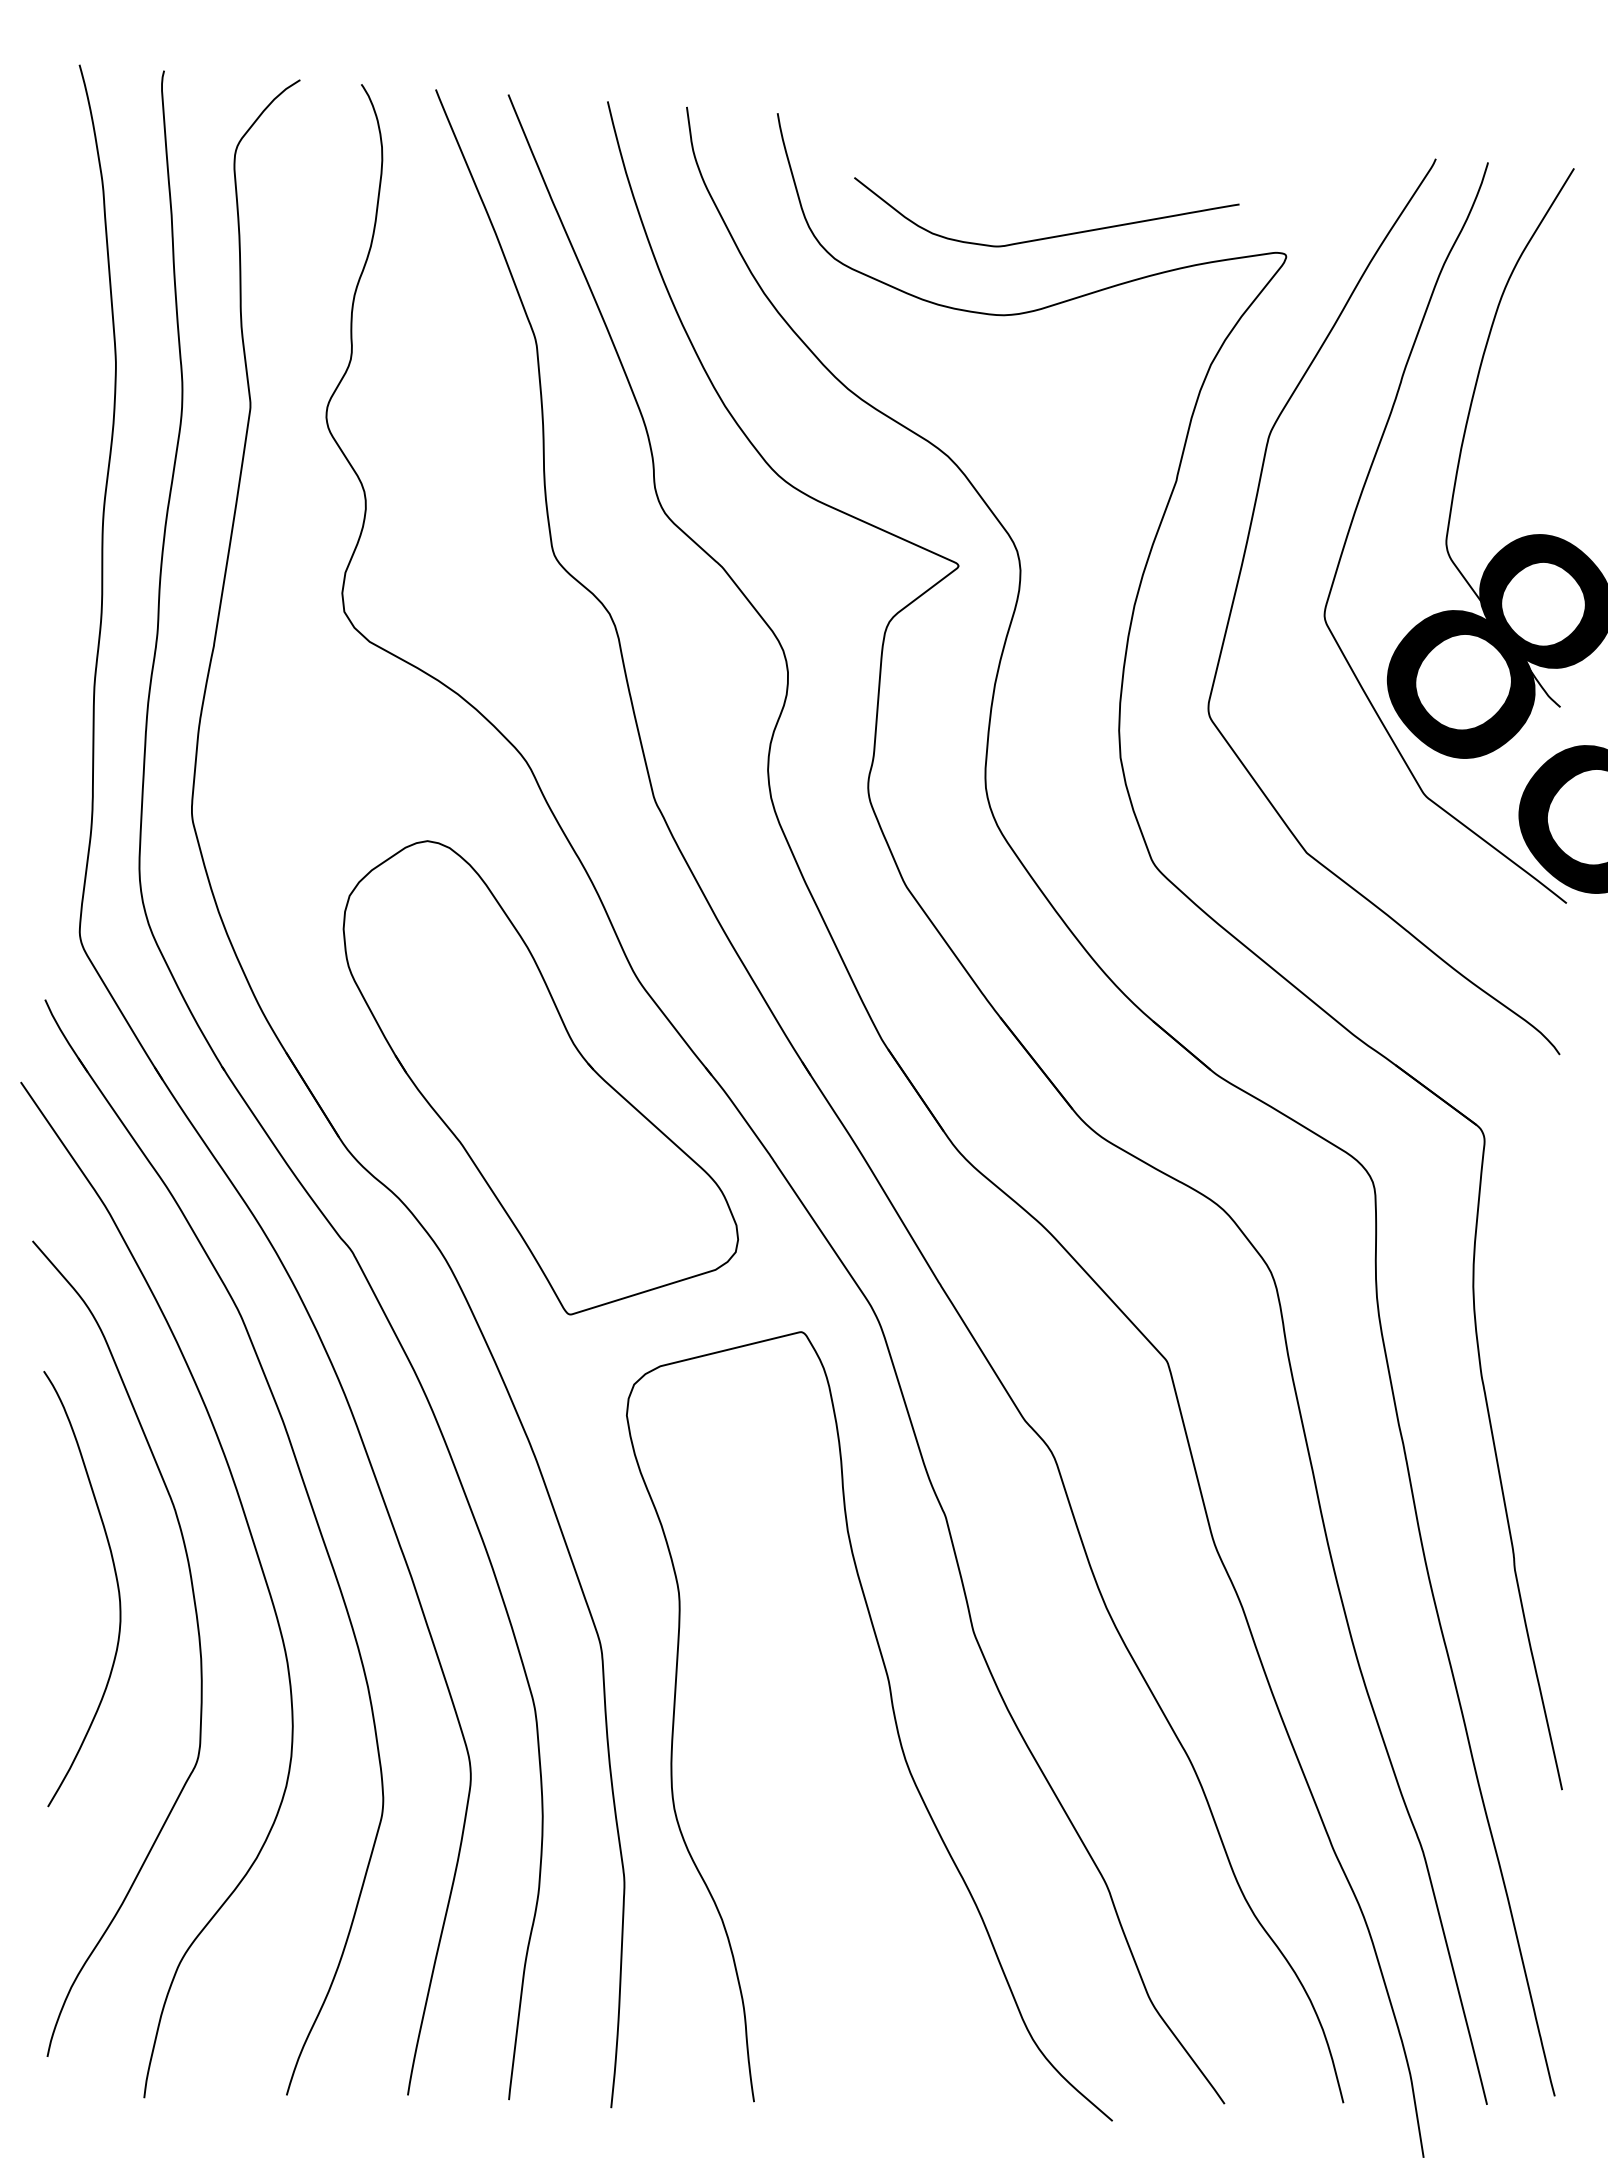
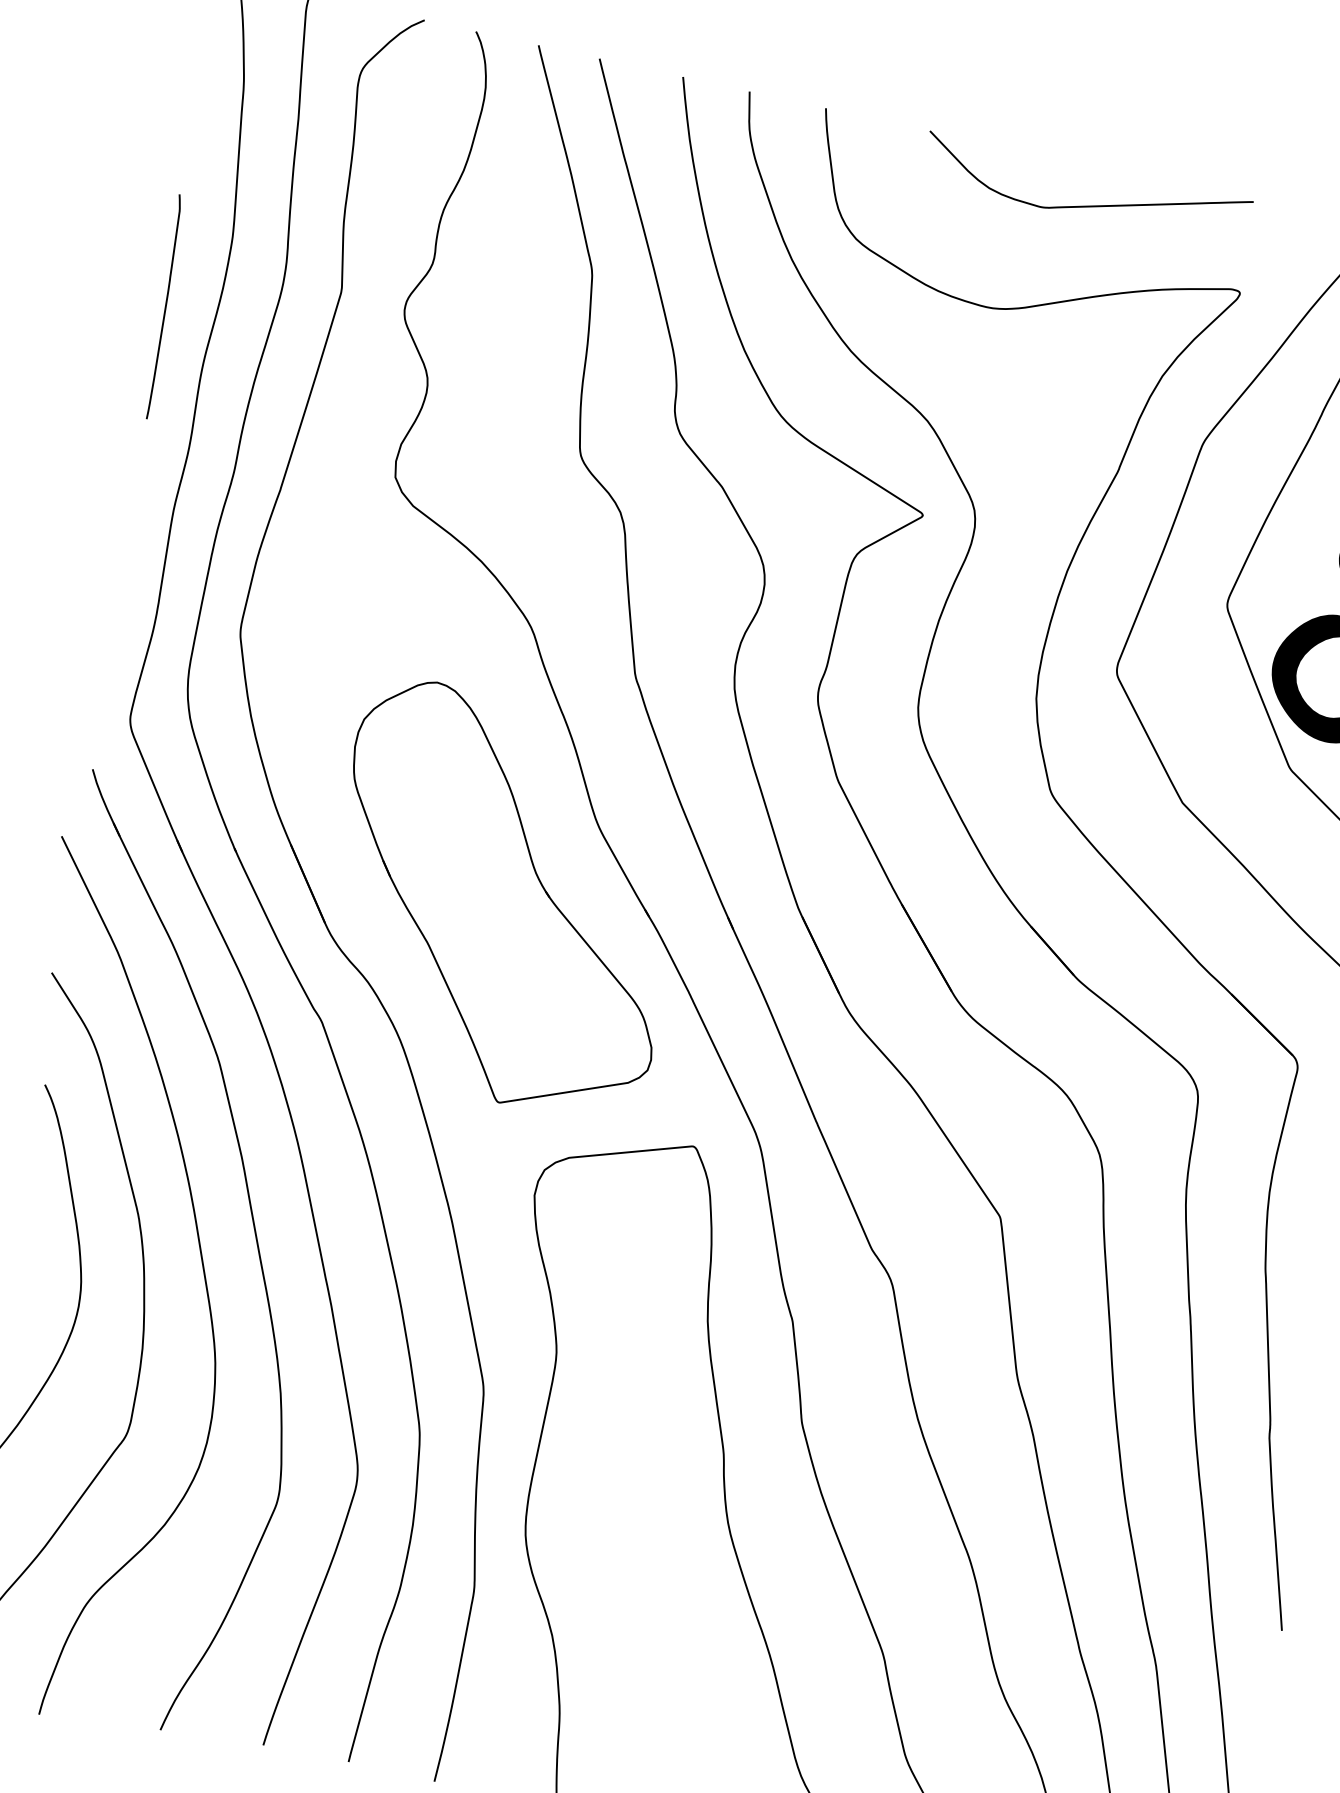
curve: (1049, 236) -> (1088, 205), moved
curve: (49, 454) -> (164, 306), added

